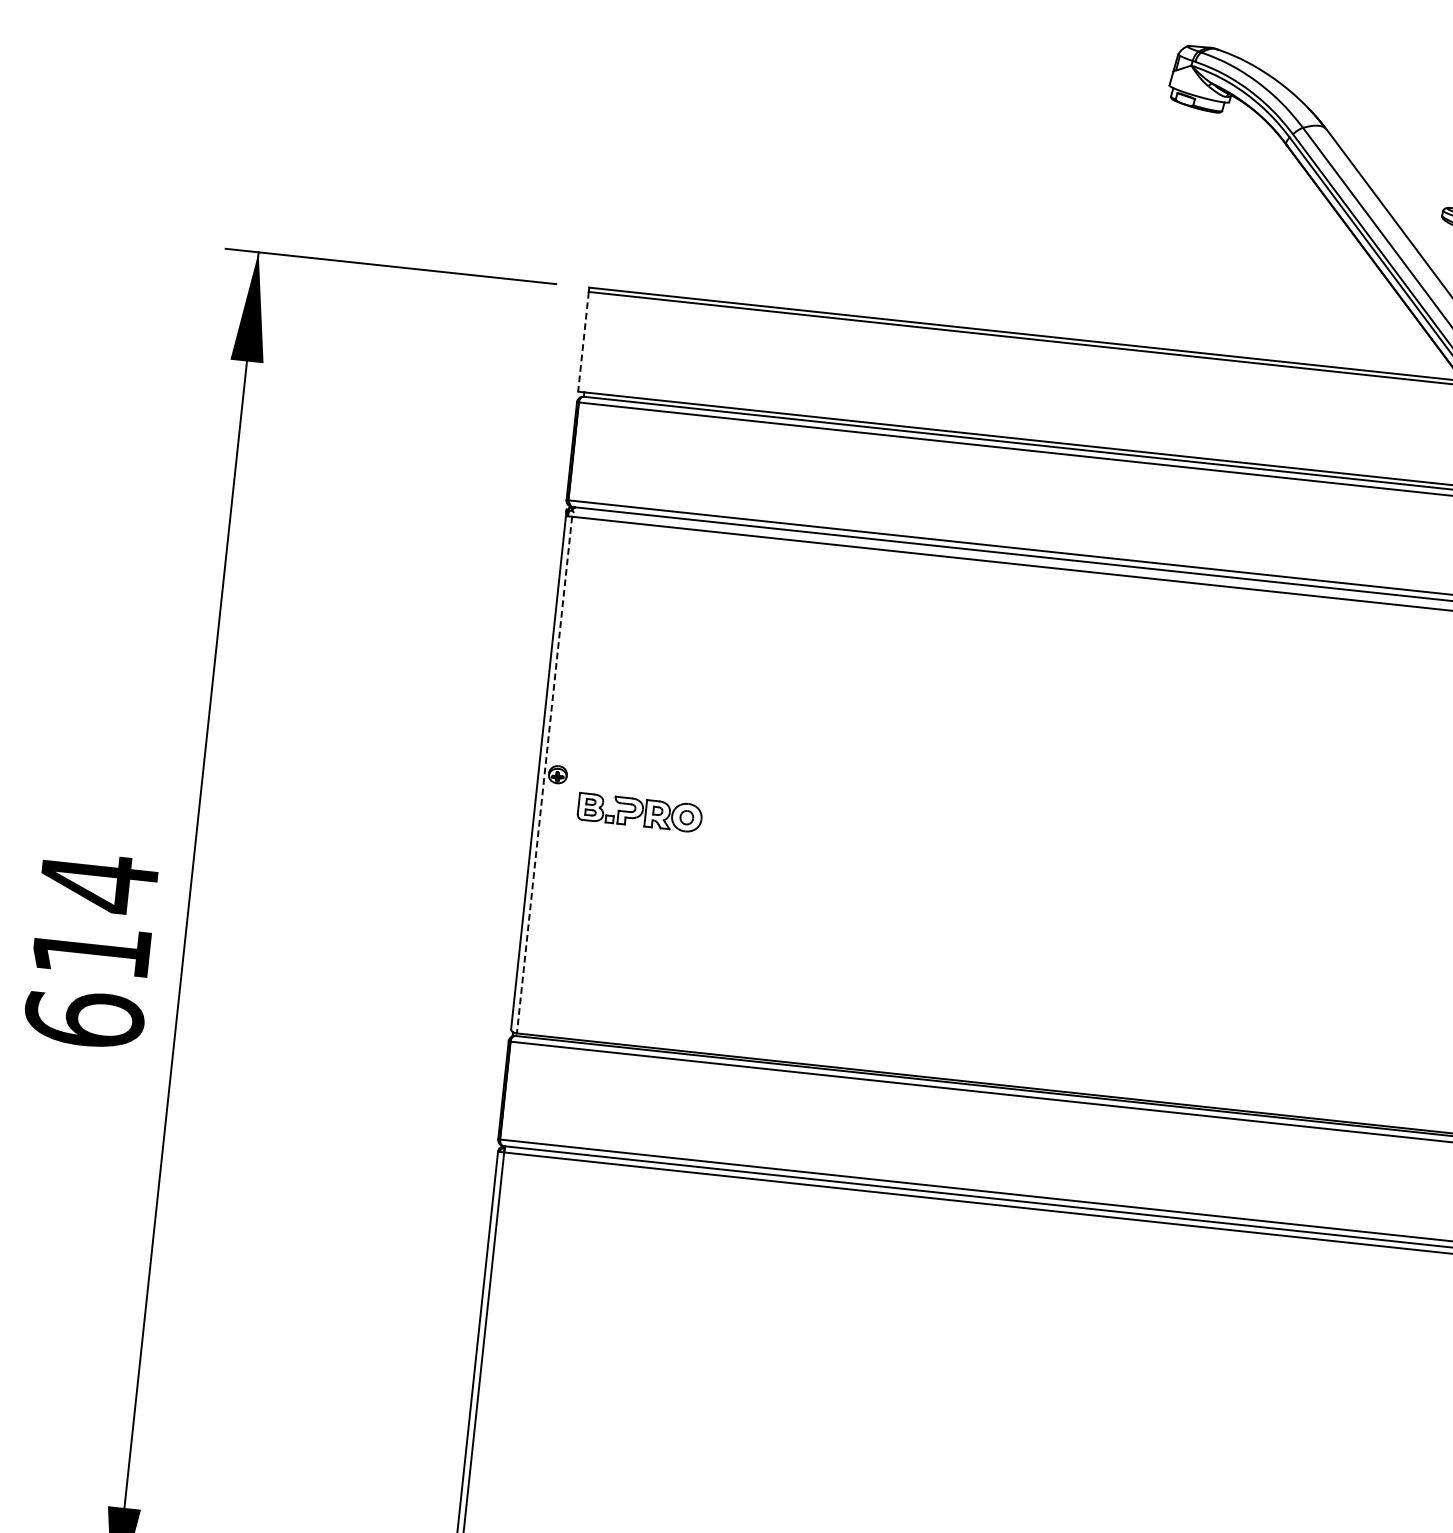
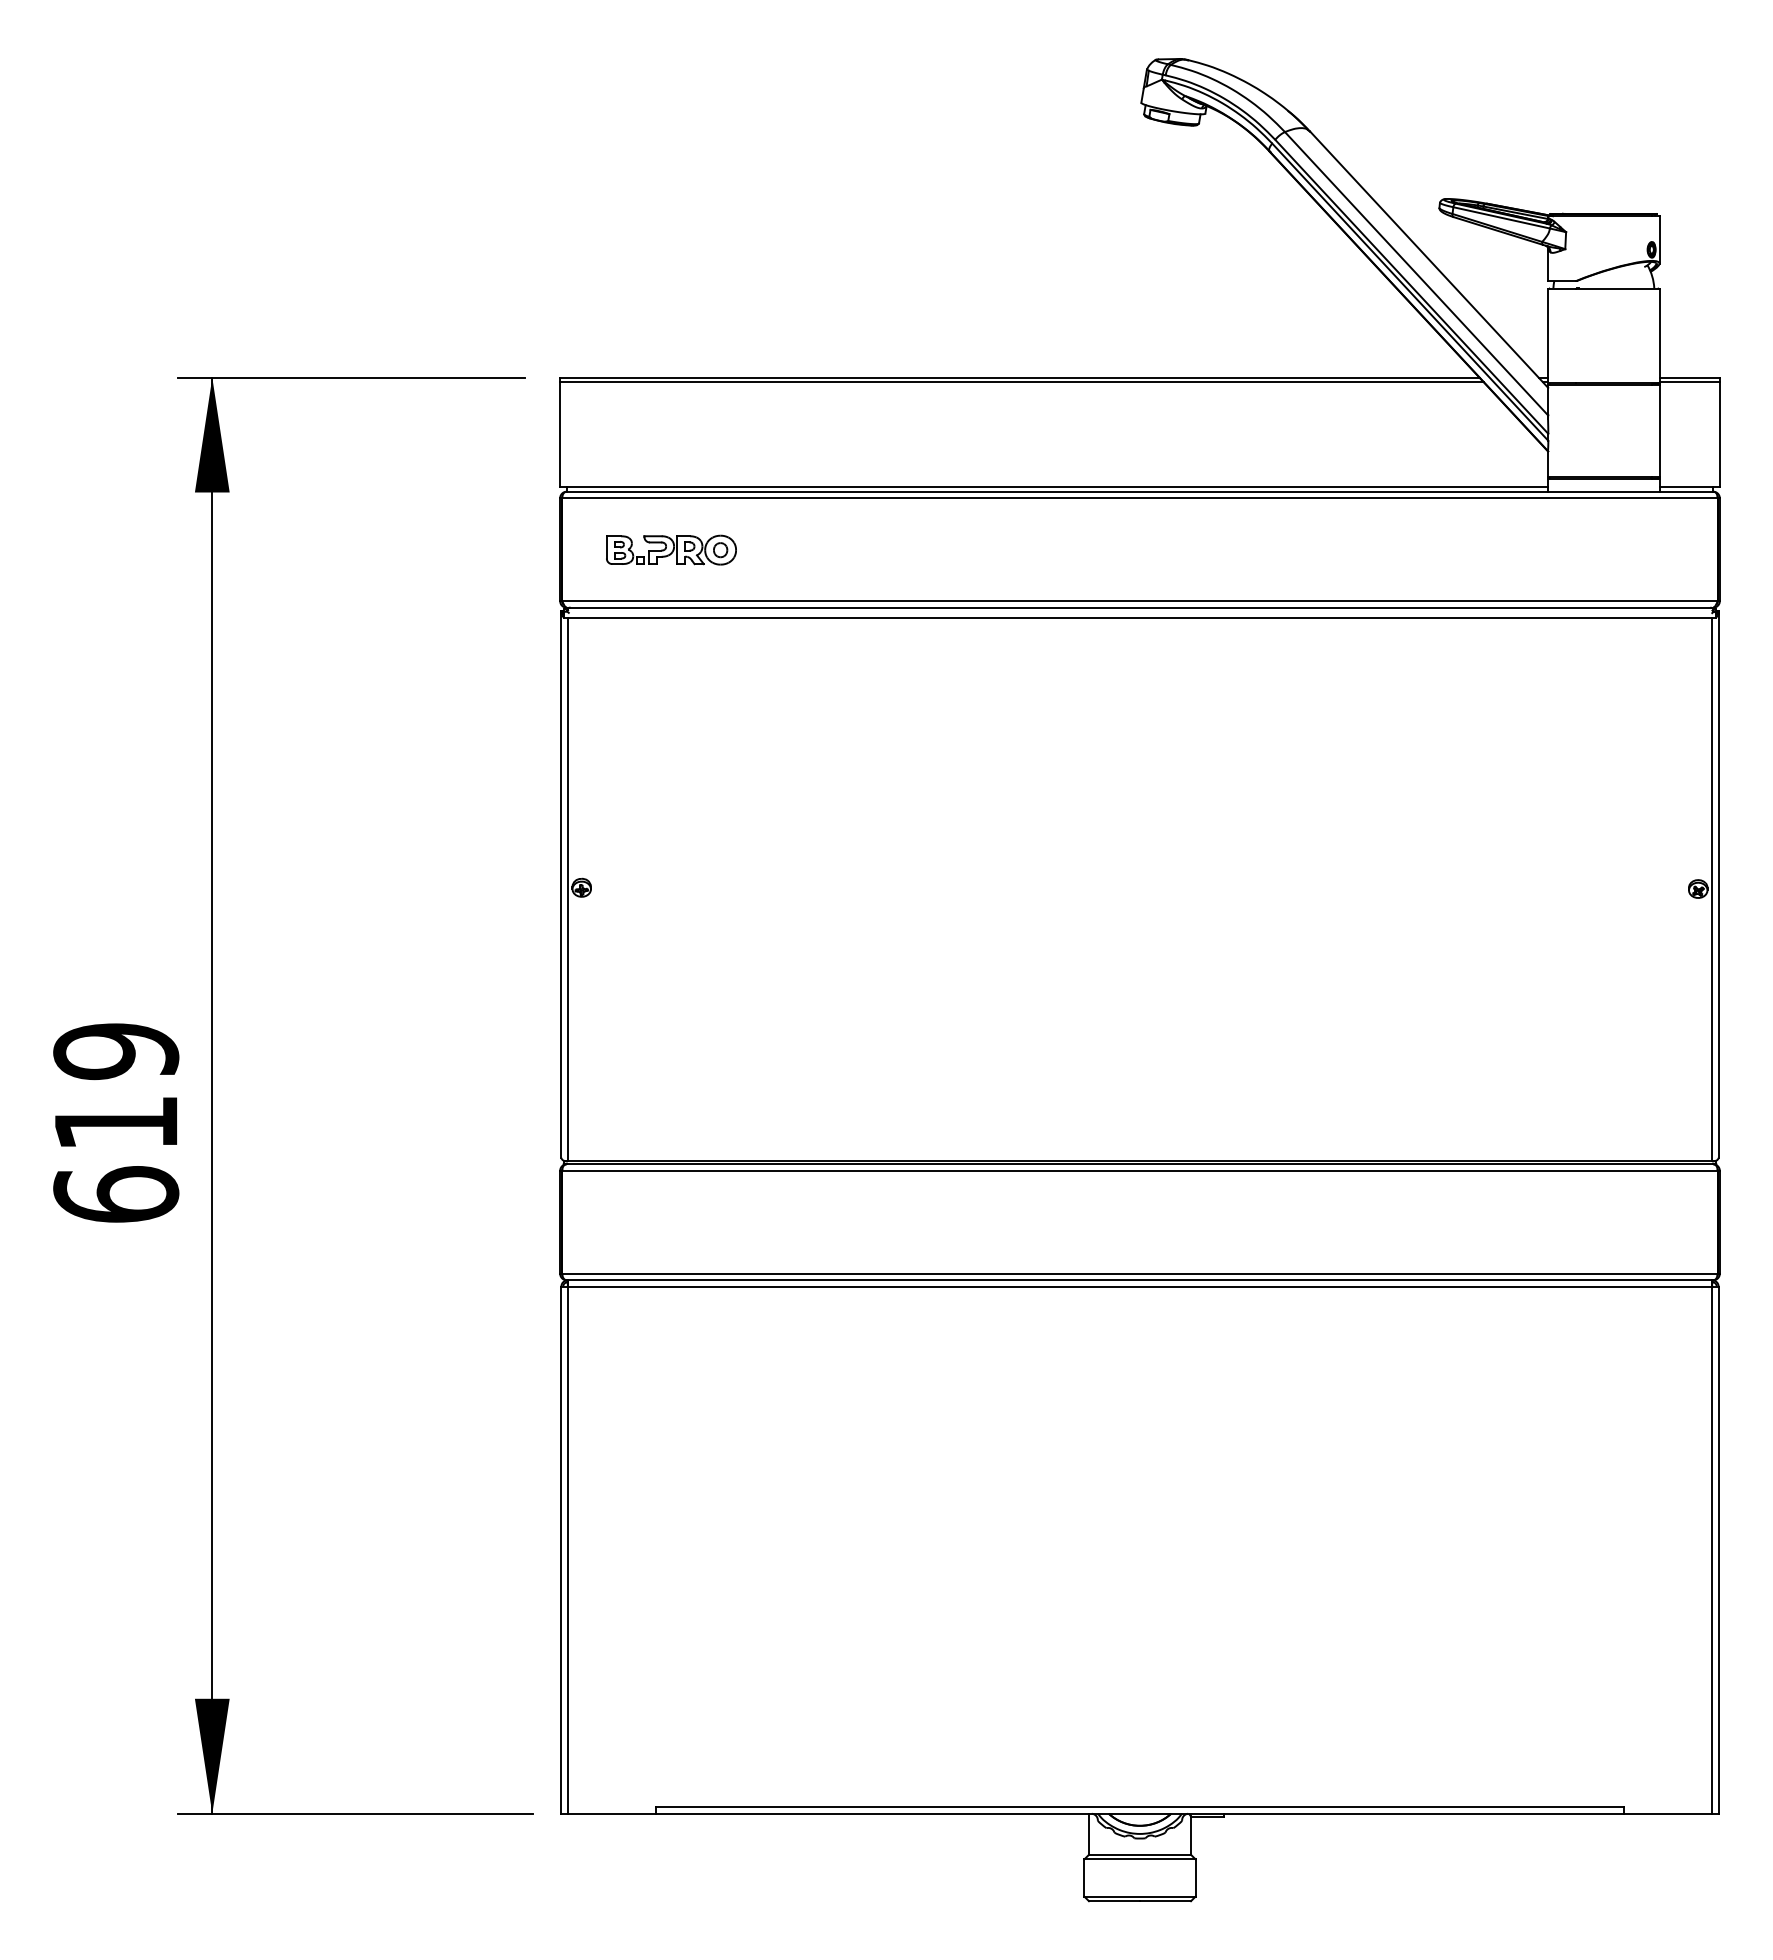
line: (583, 342) -> (560, 435), dashed -> solid
line: (544, 774) -> (567, 889), dashed -> solid
part: (640, 812) -> (671, 549), moved
text: (99, 883) -> (116, 1051), 614 -> 619

